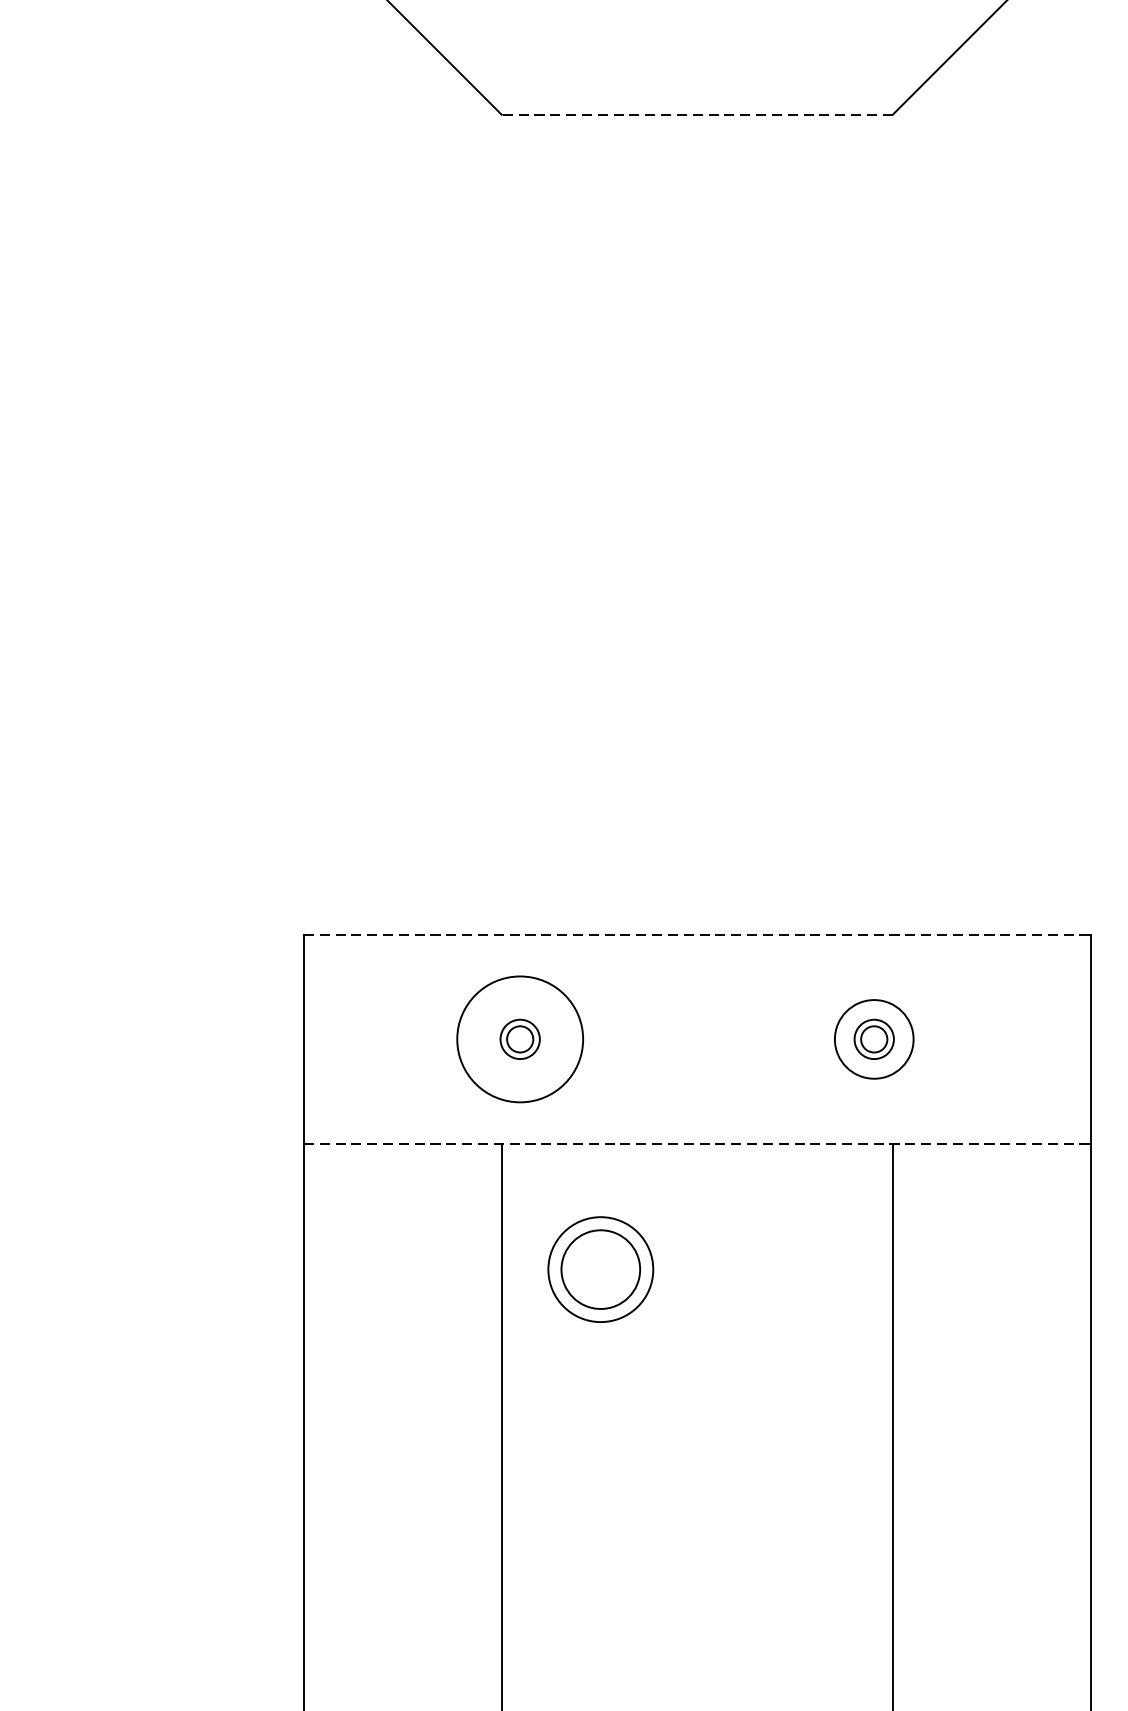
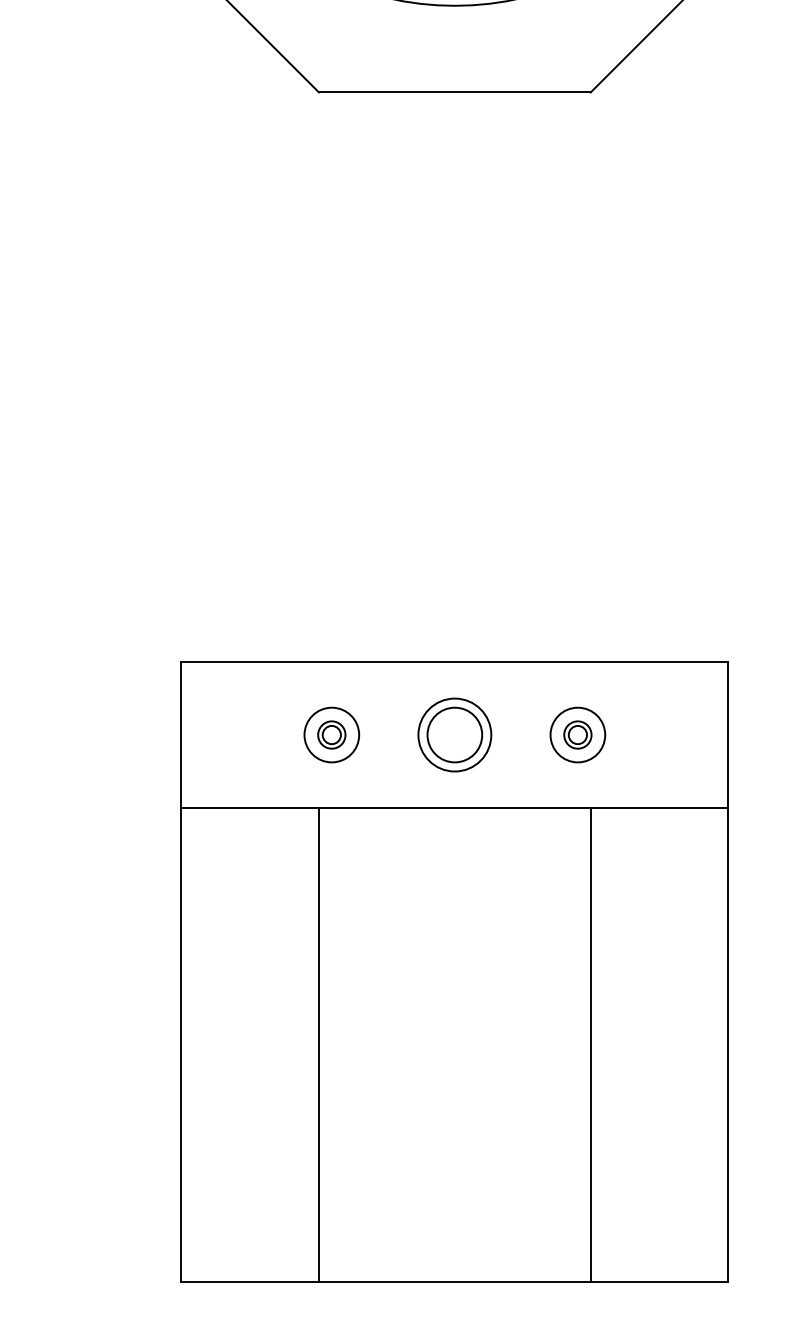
line: (696, 114) -> (454, 92), dashed -> solid
line: (698, 935) -> (455, 662), dashed -> solid
circle: (519, 1038) -> (331, 734), size x0.62
line: (698, 1143) -> (455, 807), dashed -> solid
part: (600, 1268) -> (454, 734), moved

